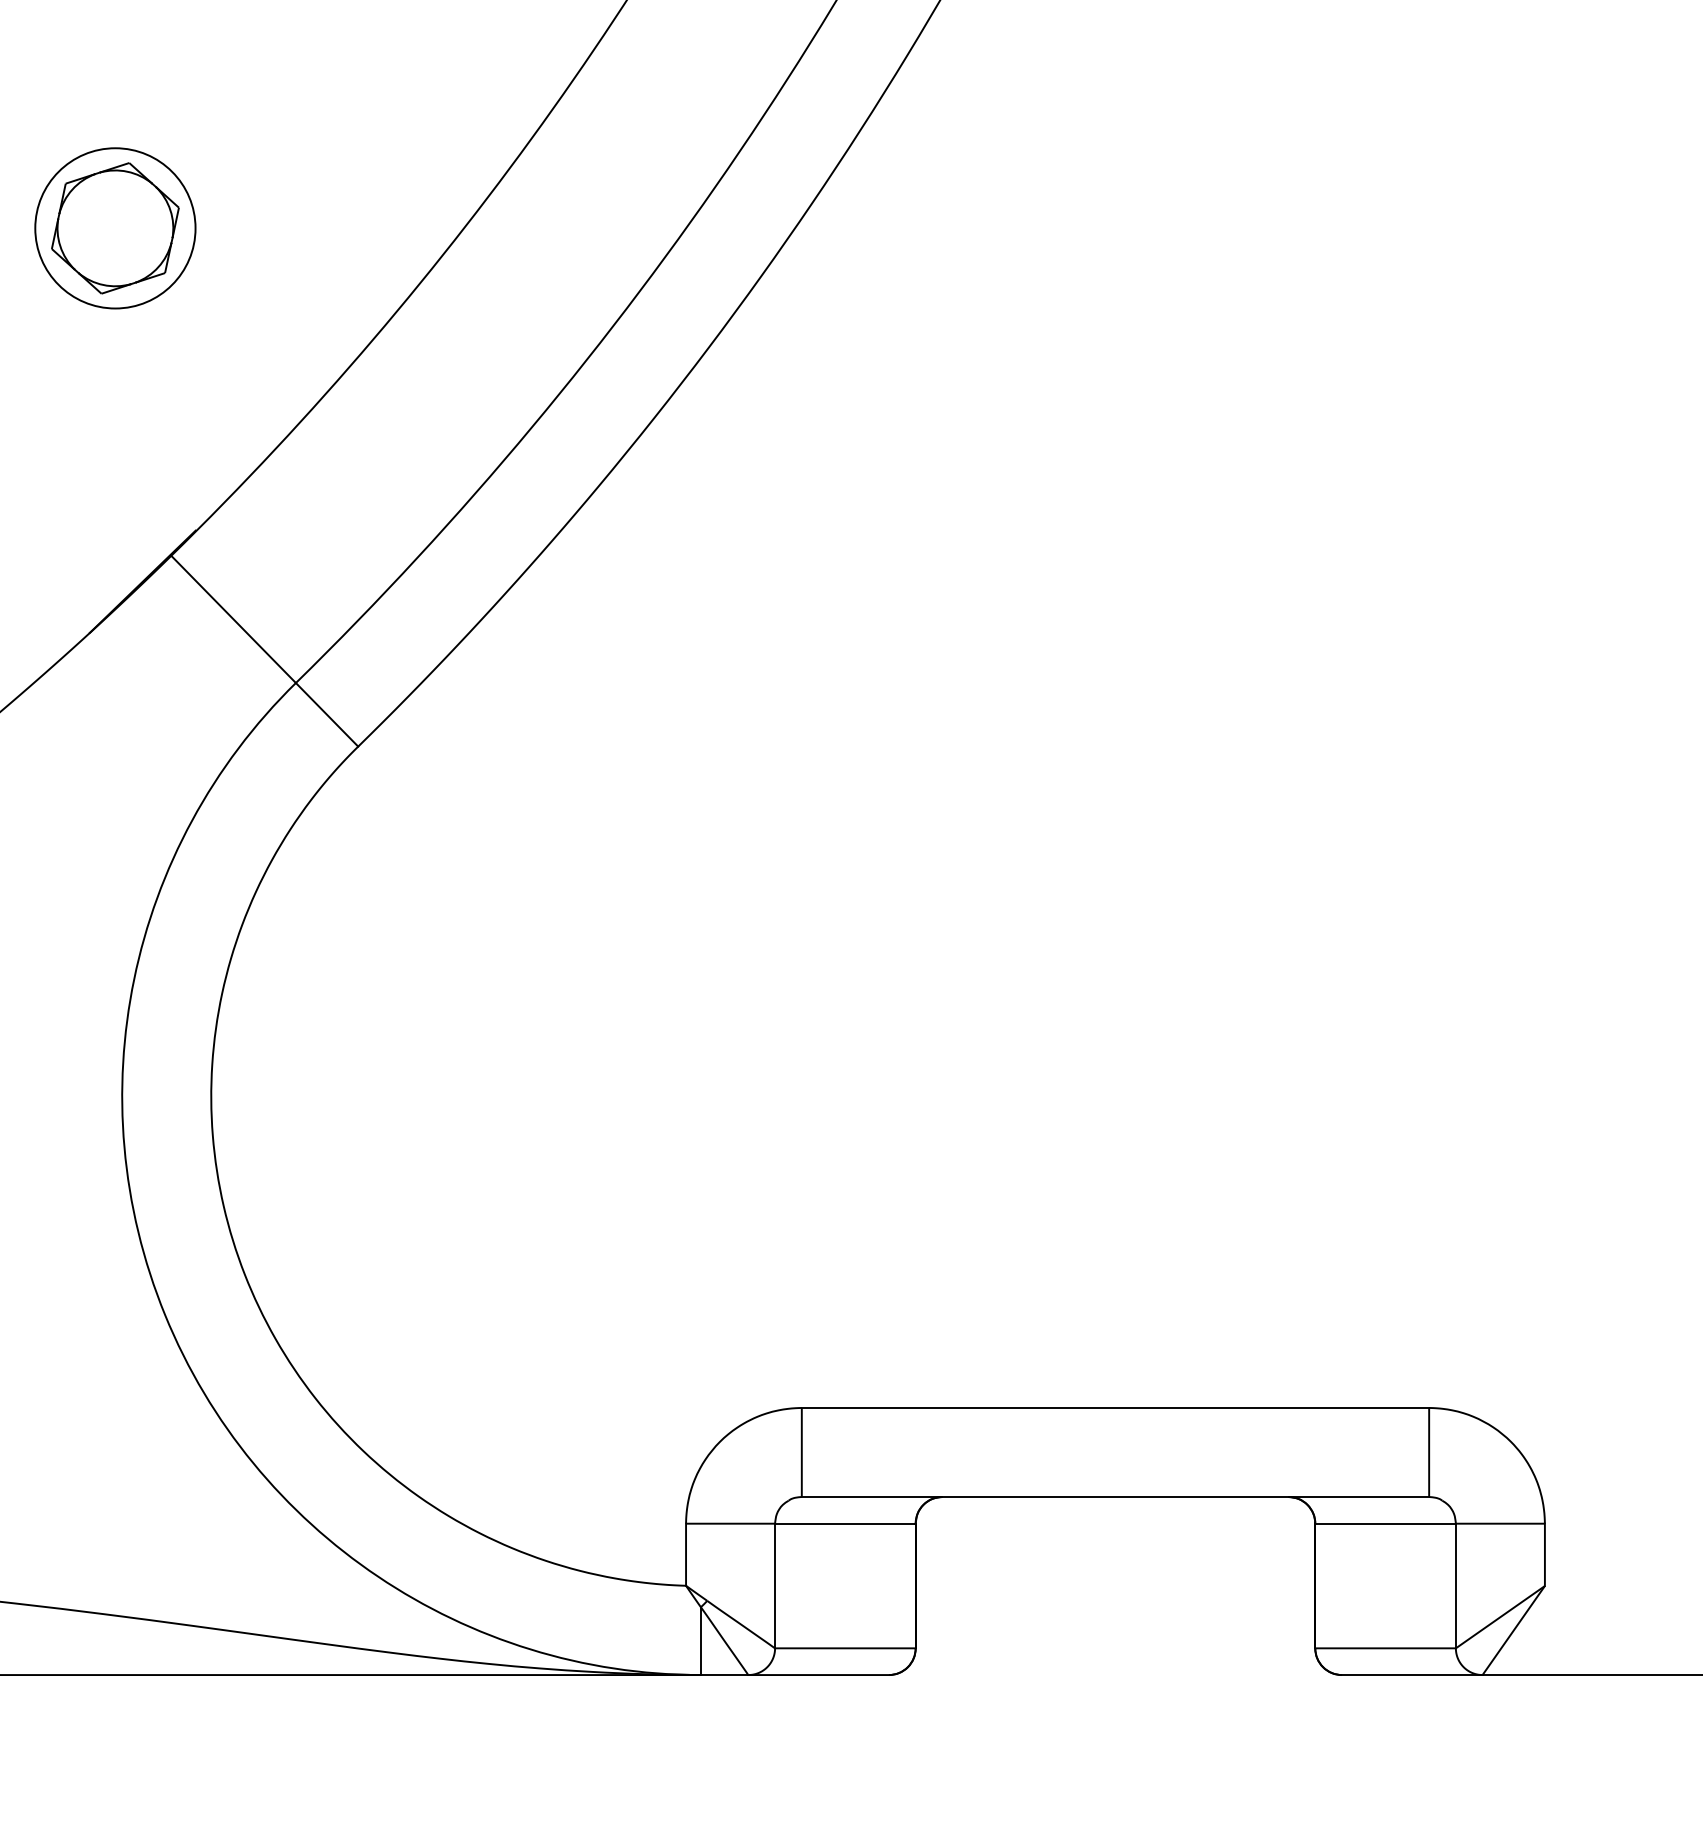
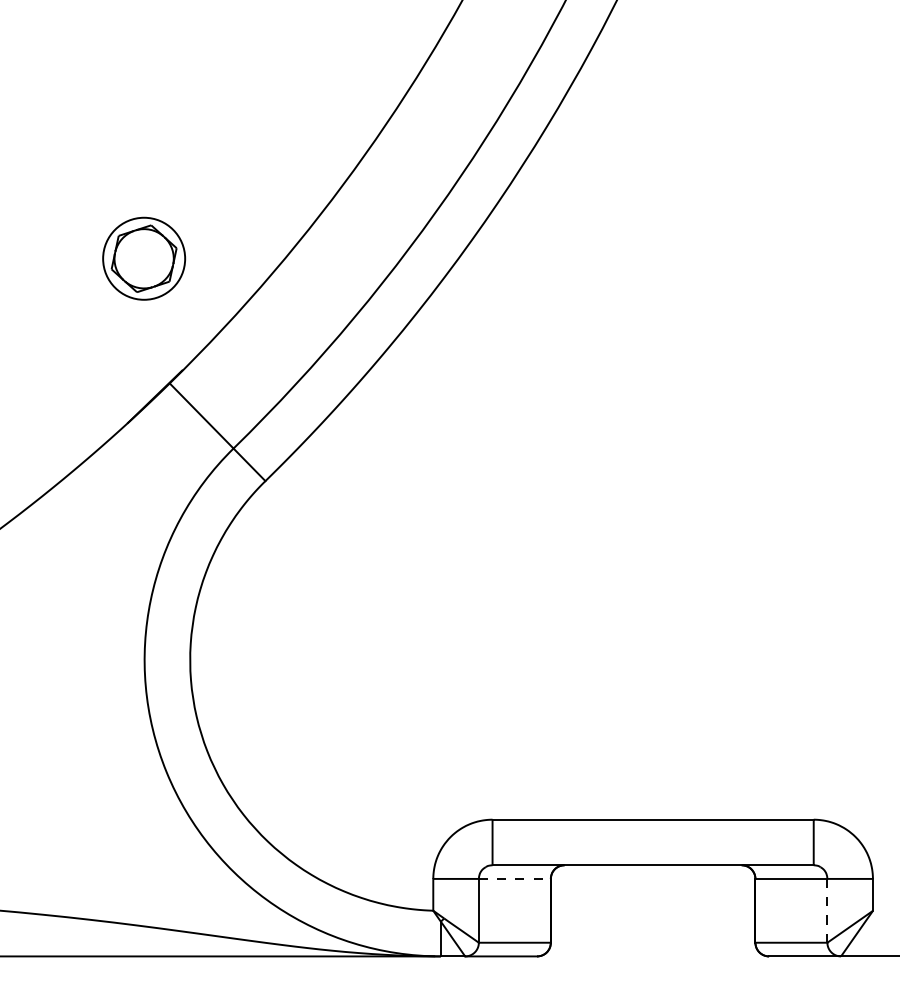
part: (116, 227) -> (144, 258), moved
line: (844, 1522) -> (514, 878), solid -> dashed
line: (1456, 1585) -> (827, 910), solid -> dashed

